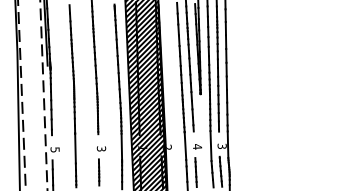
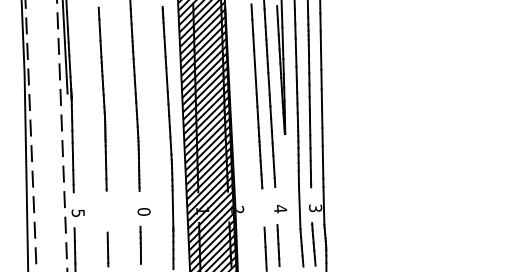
line: (185, 145) -> (263, 207), removed
line: (75, 148) -> (106, 211), removed
text: (101, 148) -> (143, 211), 3 -> 0

